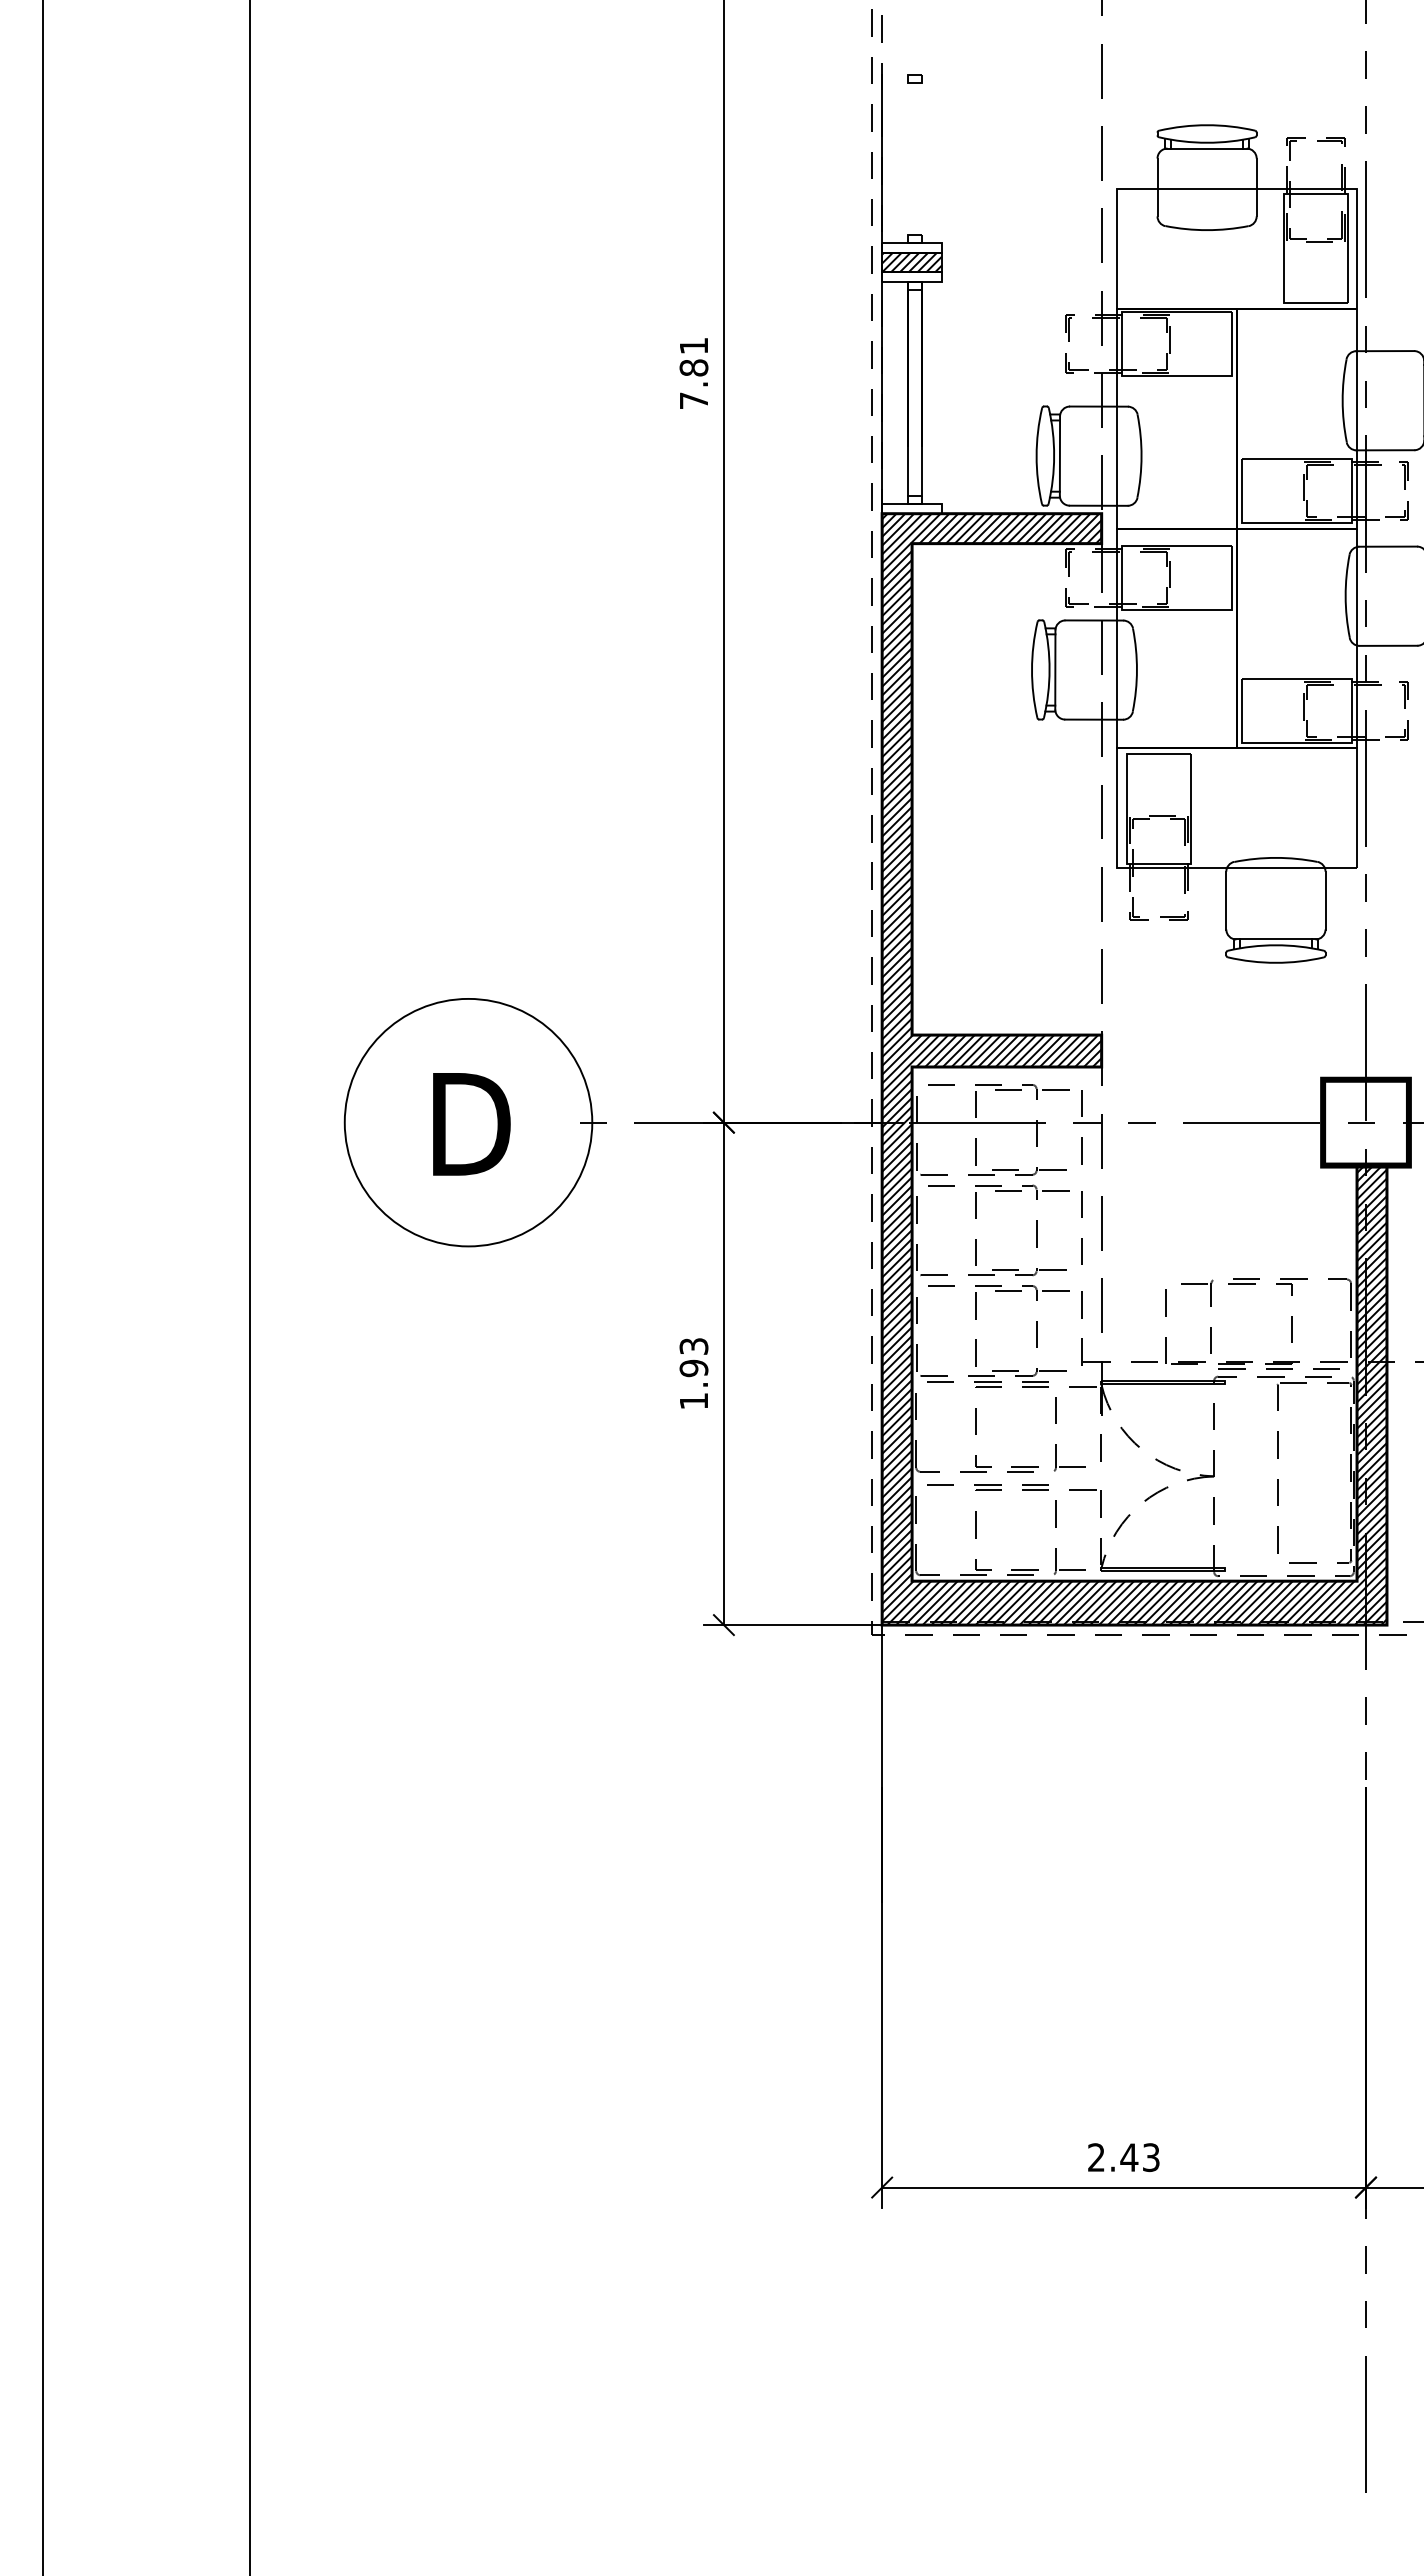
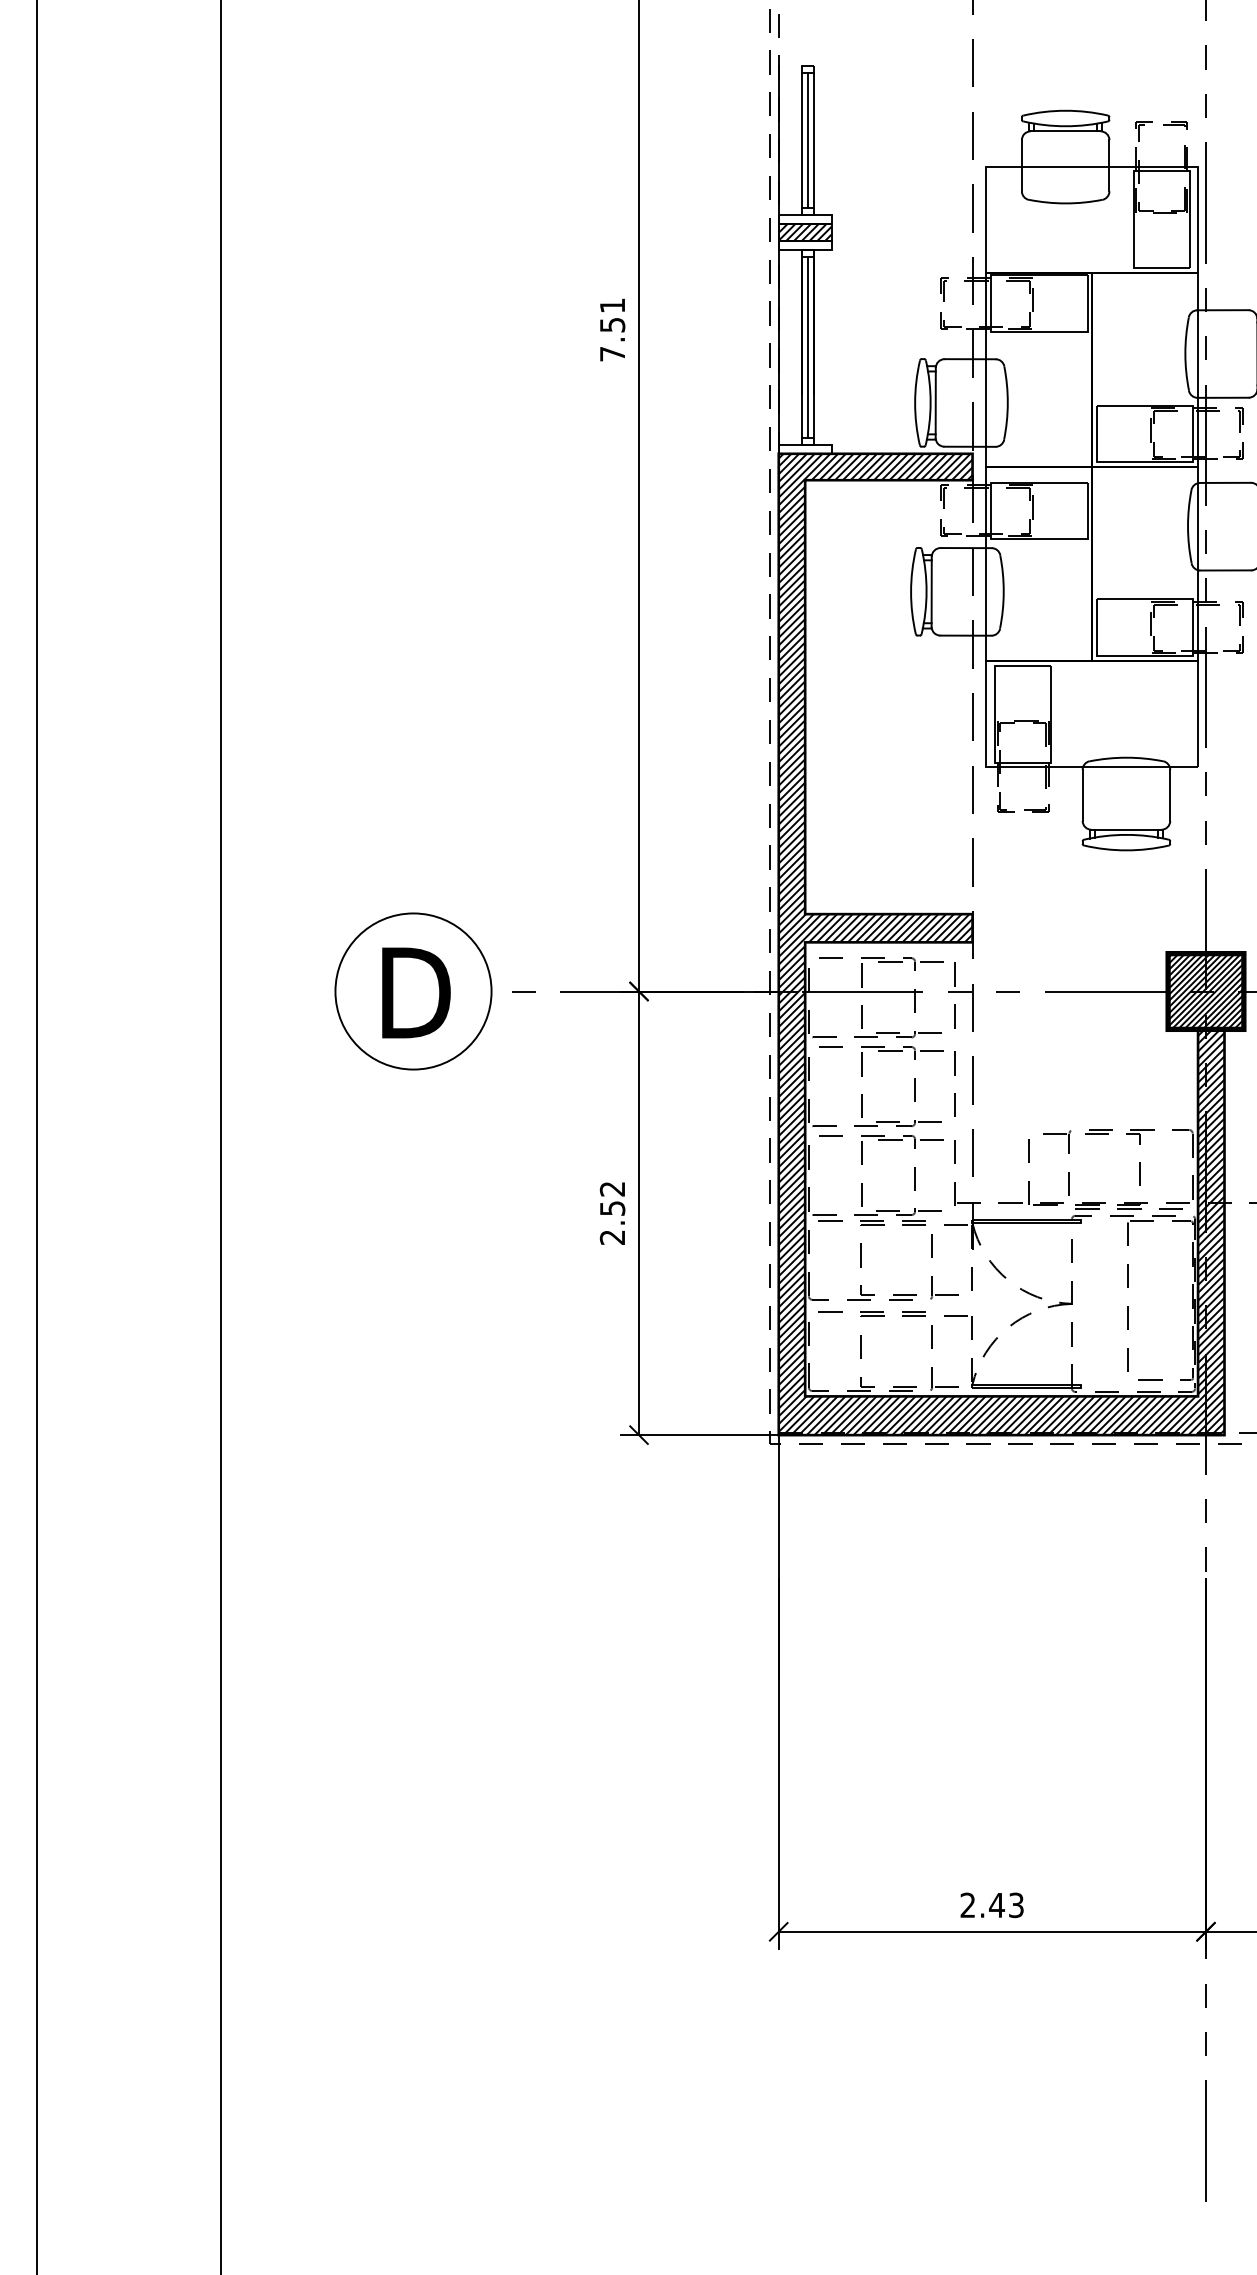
line: (908, 158) -> (802, 140), added
line: (915, 158) -> (808, 140), added
line: (922, 158) -> (814, 140), added
text: (693, 367) -> (612, 324), 7.81 -> 7.51
line: (915, 392) -> (808, 346), added
circle: (468, 1122) -> (413, 991), size x0.71
hatch: (1365, 1122) -> (1205, 991), added
text: (693, 1373) -> (612, 1212), 1.93 -> 2.52

